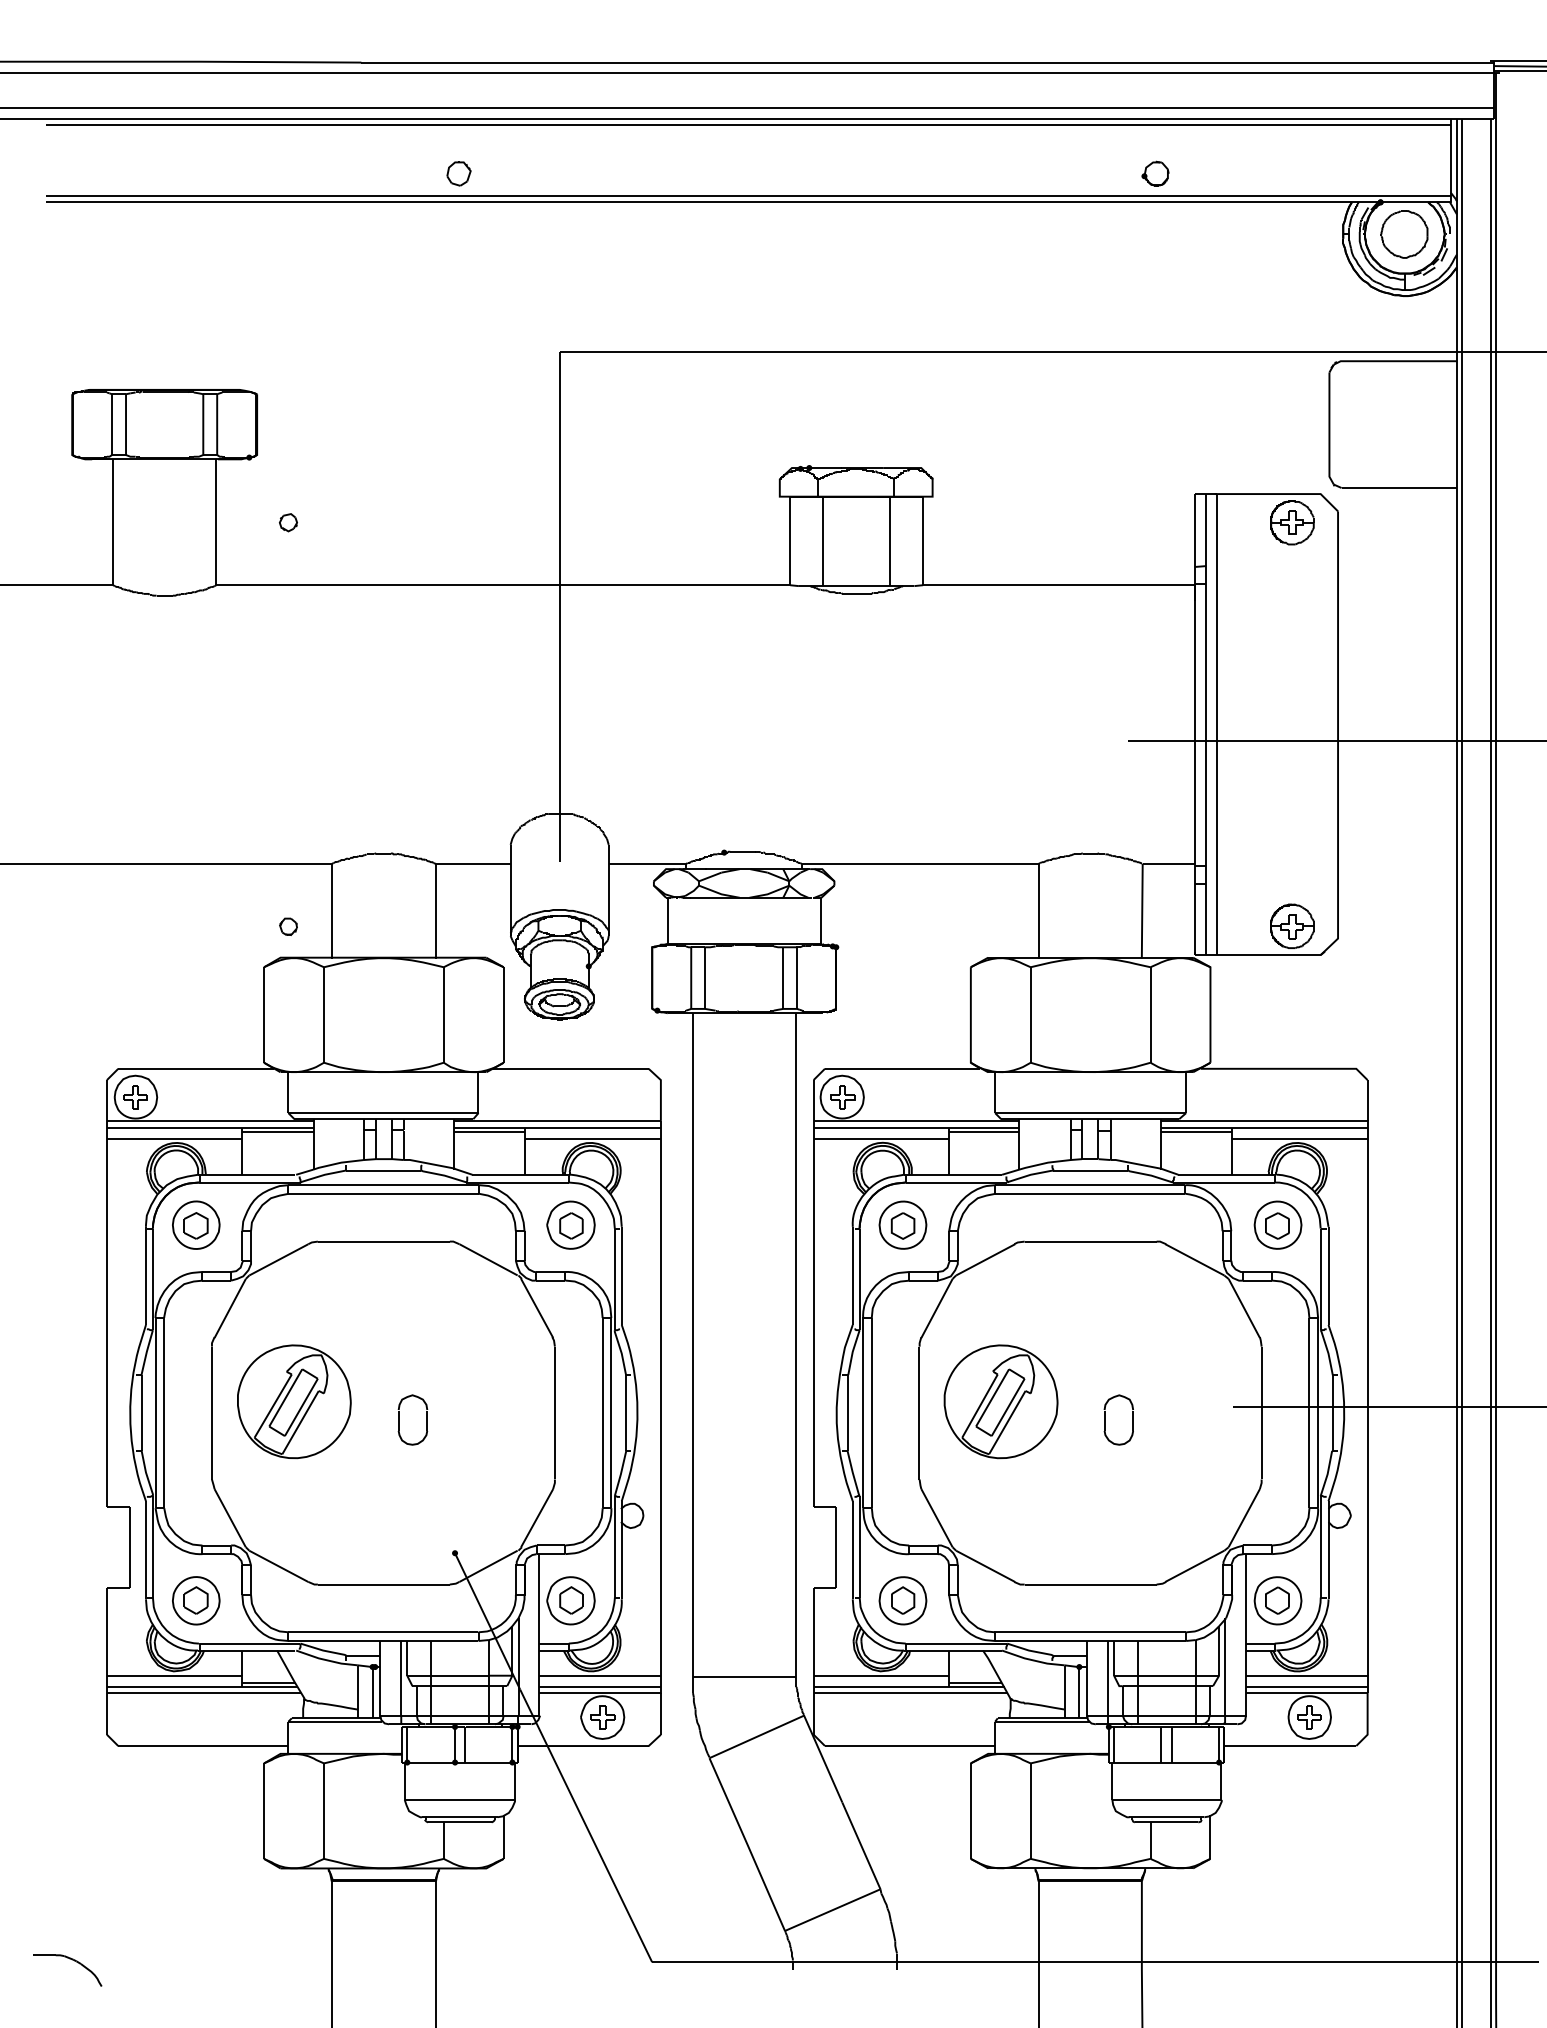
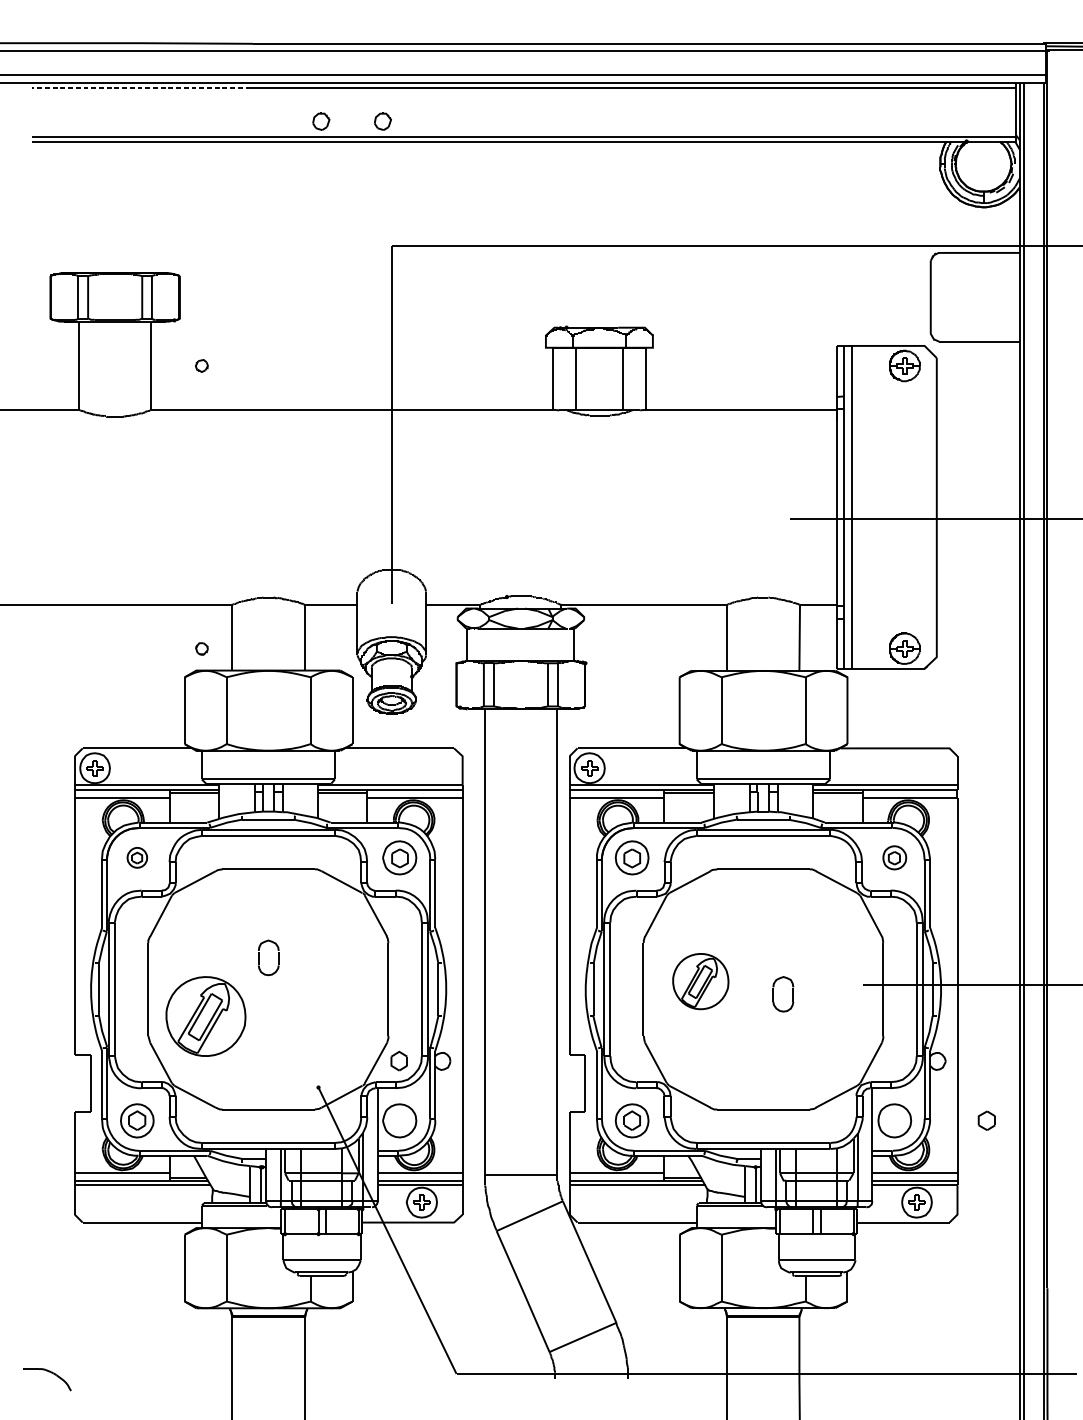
line: (202, 125) -> (141, 87), solid -> dashed
part: (546, 173) -> (382, 121), added
part: (1155, 173) -> (808, 121), removed
part: (1404, 234) -> (983, 164), removed
part: (196, 1224) -> (137, 857), size x0.6
part: (1277, 1224) -> (894, 857), size x0.7
part: (294, 1401) -> (206, 1016), moved
part: (1000, 1401) -> (700, 981), size x0.7
part: (399, 1419) -> (259, 957), moved
part: (571, 1600) -> (399, 1061), moved
part: (1277, 1600) -> (986, 1120), moved

